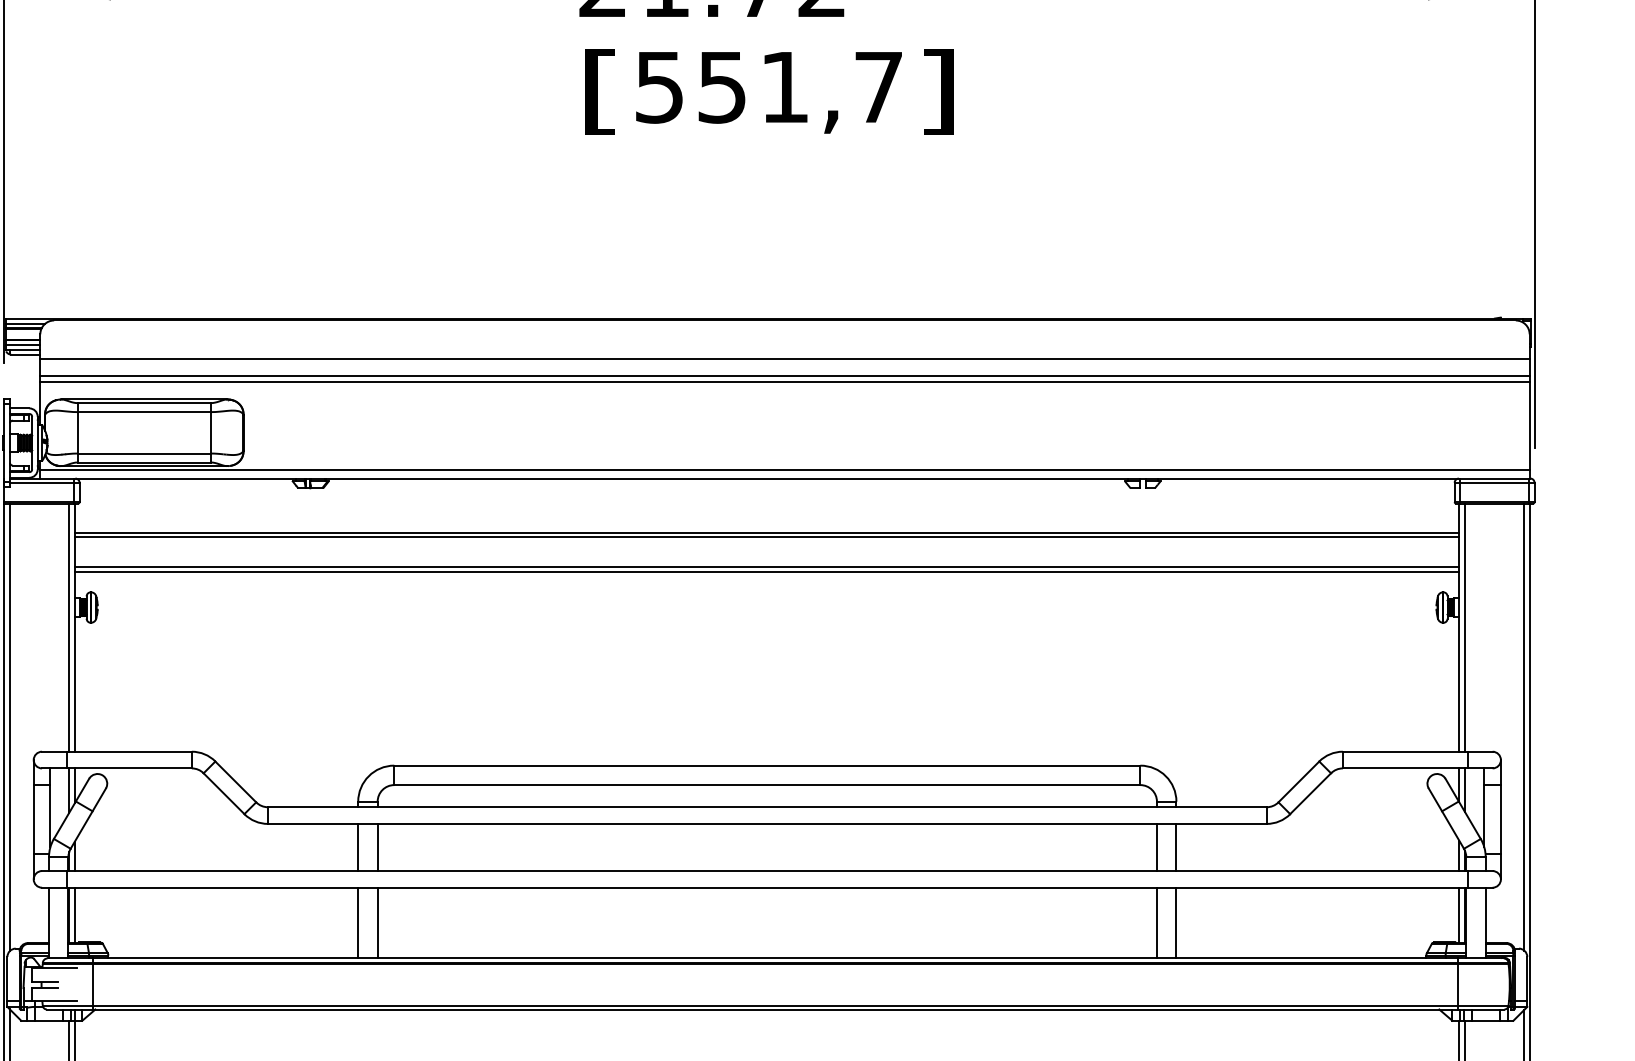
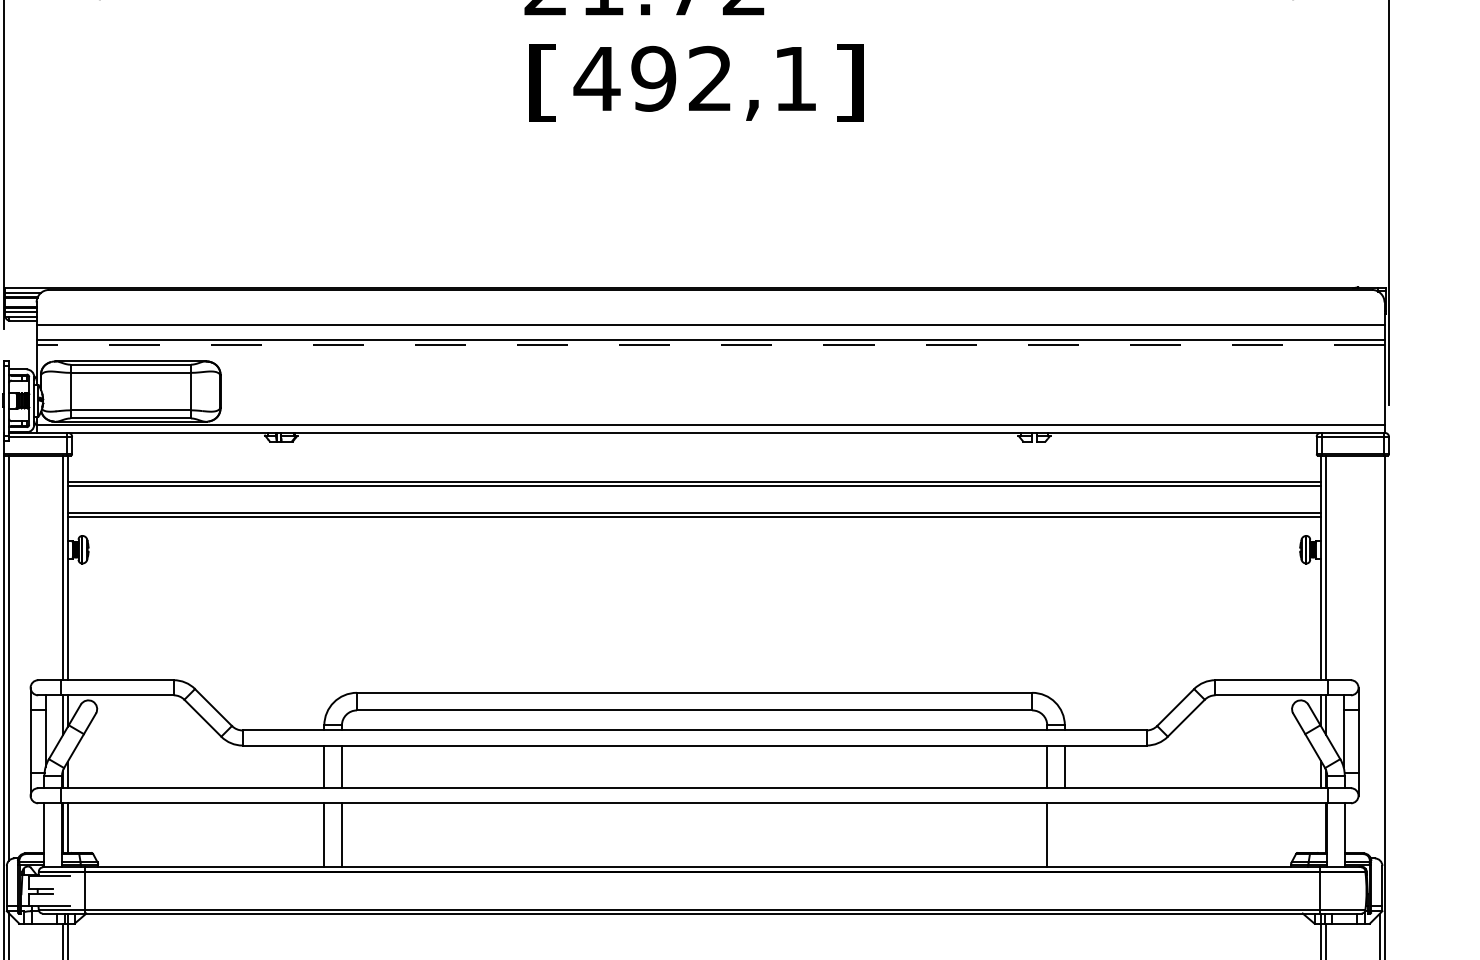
text: (767, 86) -> (694, 78), 551,7 -> 492,1
line: (784, 381) -> (710, 345), solid -> dashed
line: (1524, 726) -> (1379, 657), removed
line: (1458, 915) -> (1320, 828), removed
line: (1176, 923) -> (1064, 835), removed

